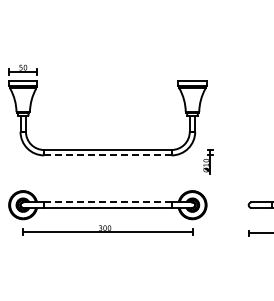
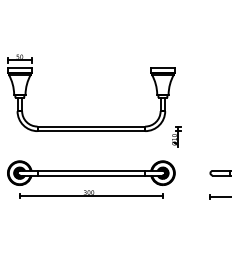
line: (107, 155) -> (91, 131), dashed -> solid
line: (107, 202) -> (91, 170), dashed -> solid

